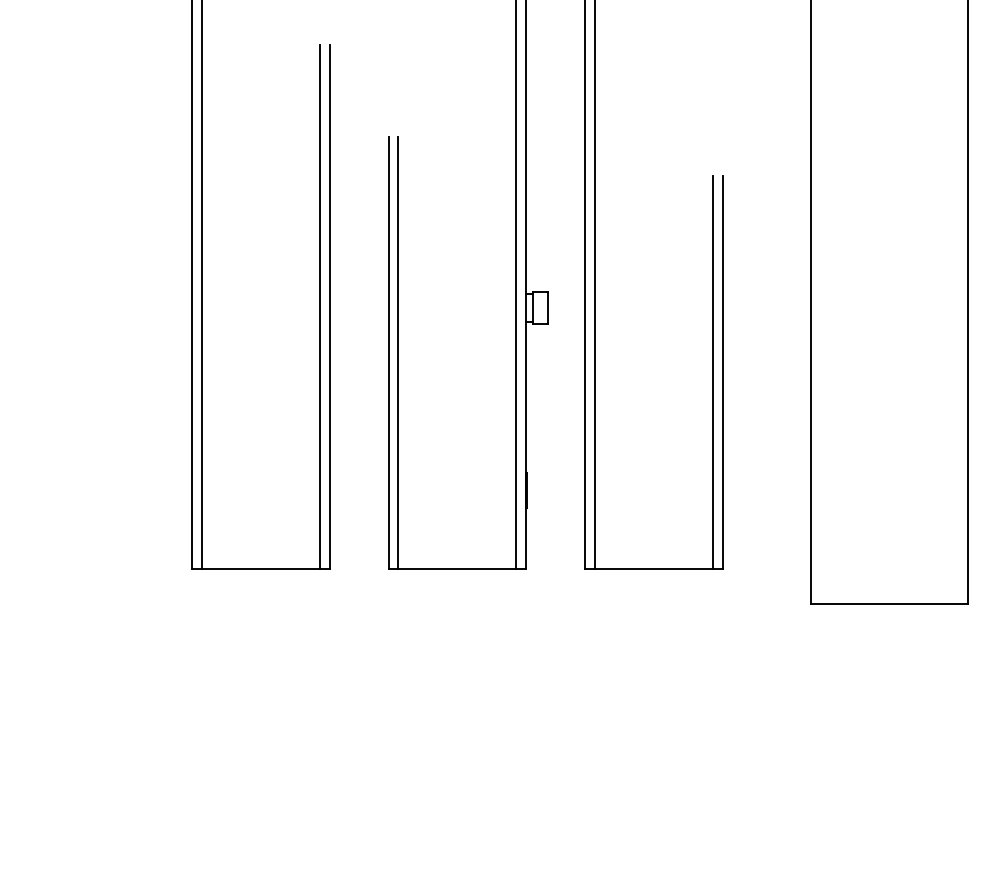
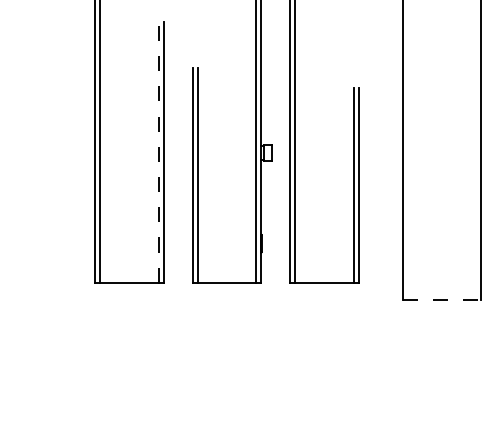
line: (319, 307) -> (158, 152), solid -> dashed
line: (891, 603) -> (442, 299), solid -> dashed

